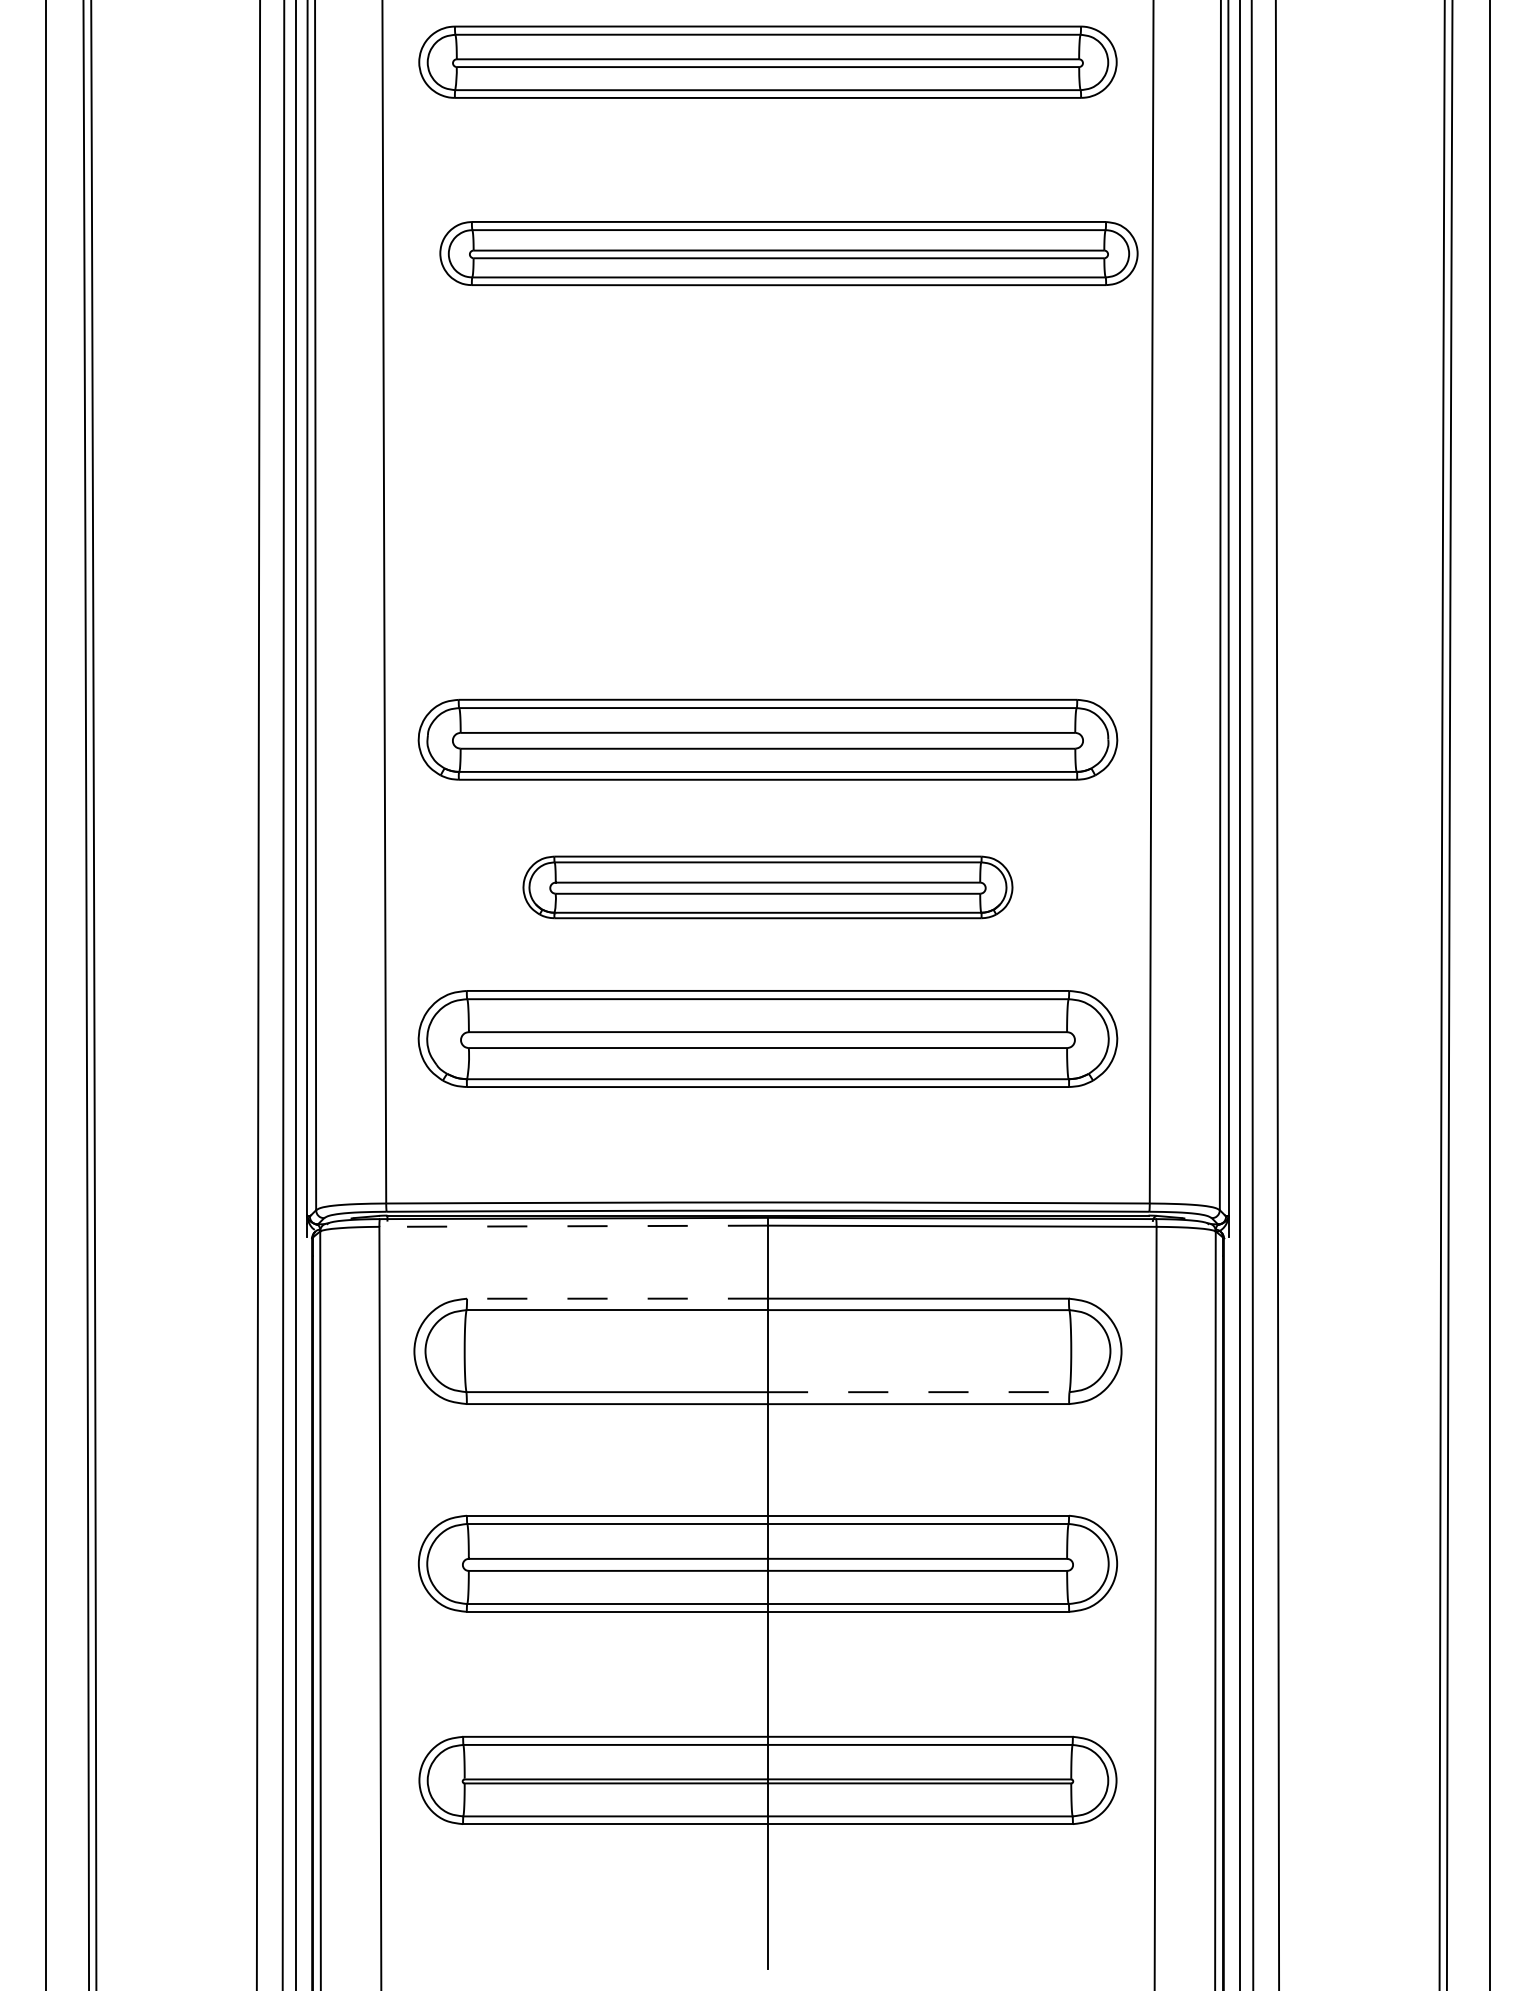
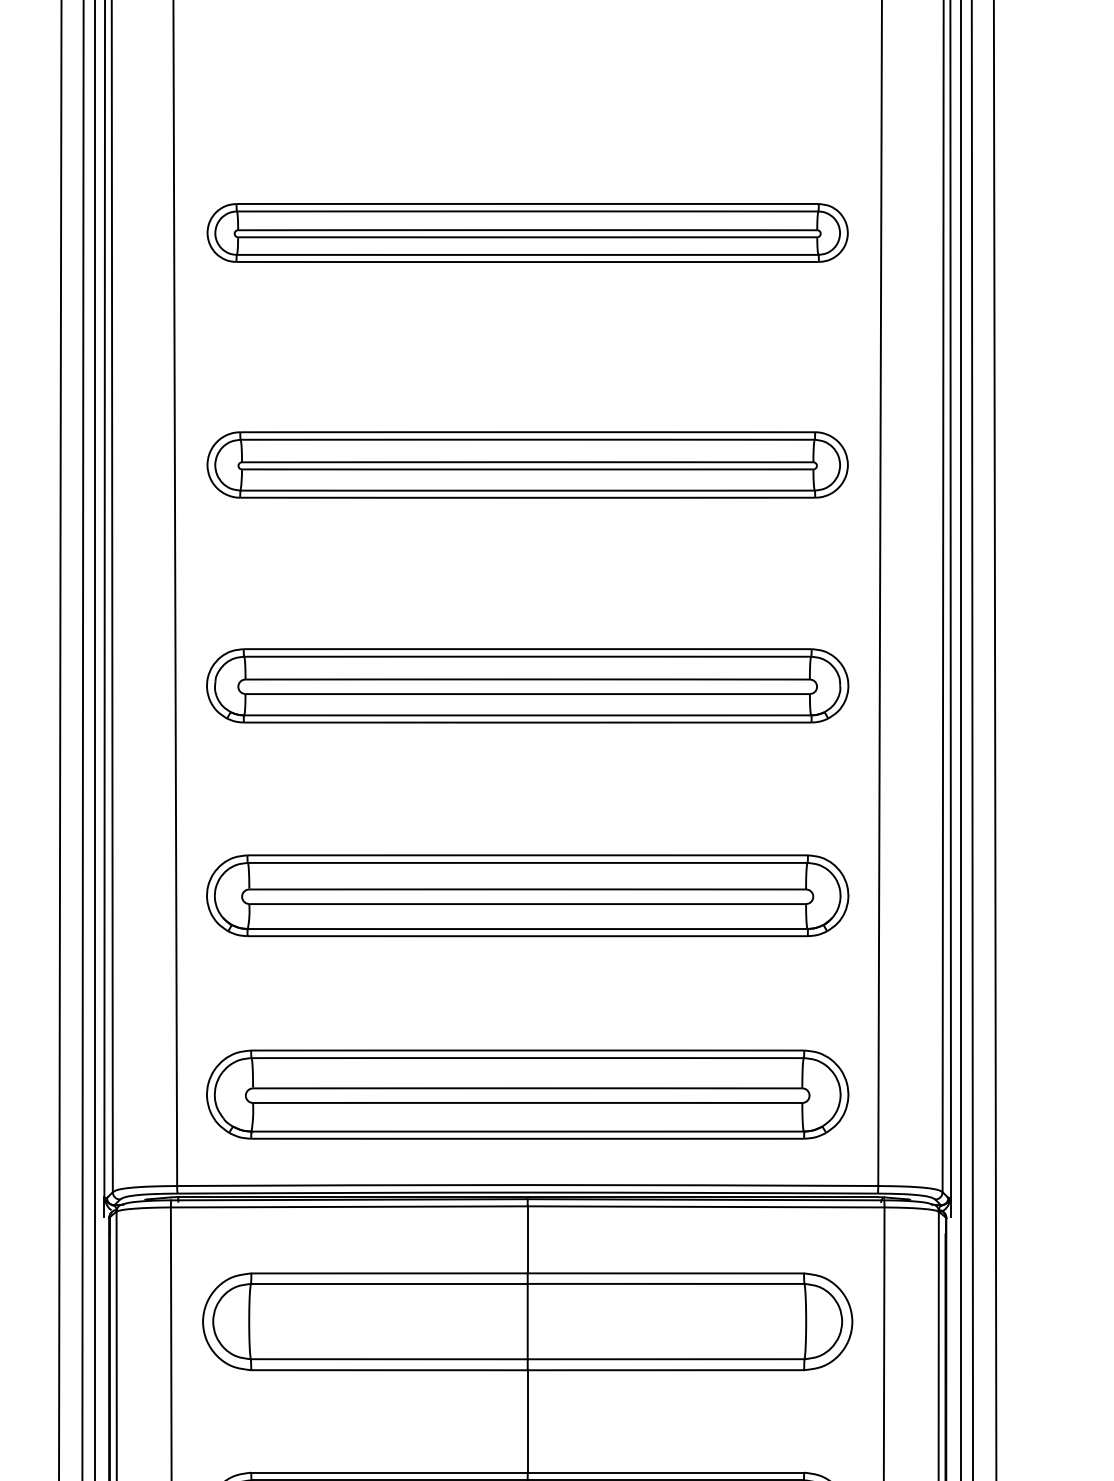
part: (767, 61) -> (527, 464), moved
part: (788, 253) -> (527, 232), moved
part: (767, 739) -> (527, 685), moved
part: (767, 887) -> (527, 895), size x1.43
part: (767, 1038) -> (527, 1094), moved
line: (573, 1226) -> (349, 1207), dashed -> solid
line: (617, 1298) -> (389, 1273), dashed -> solid
line: (918, 1392) -> (665, 1359), dashed -> solid

